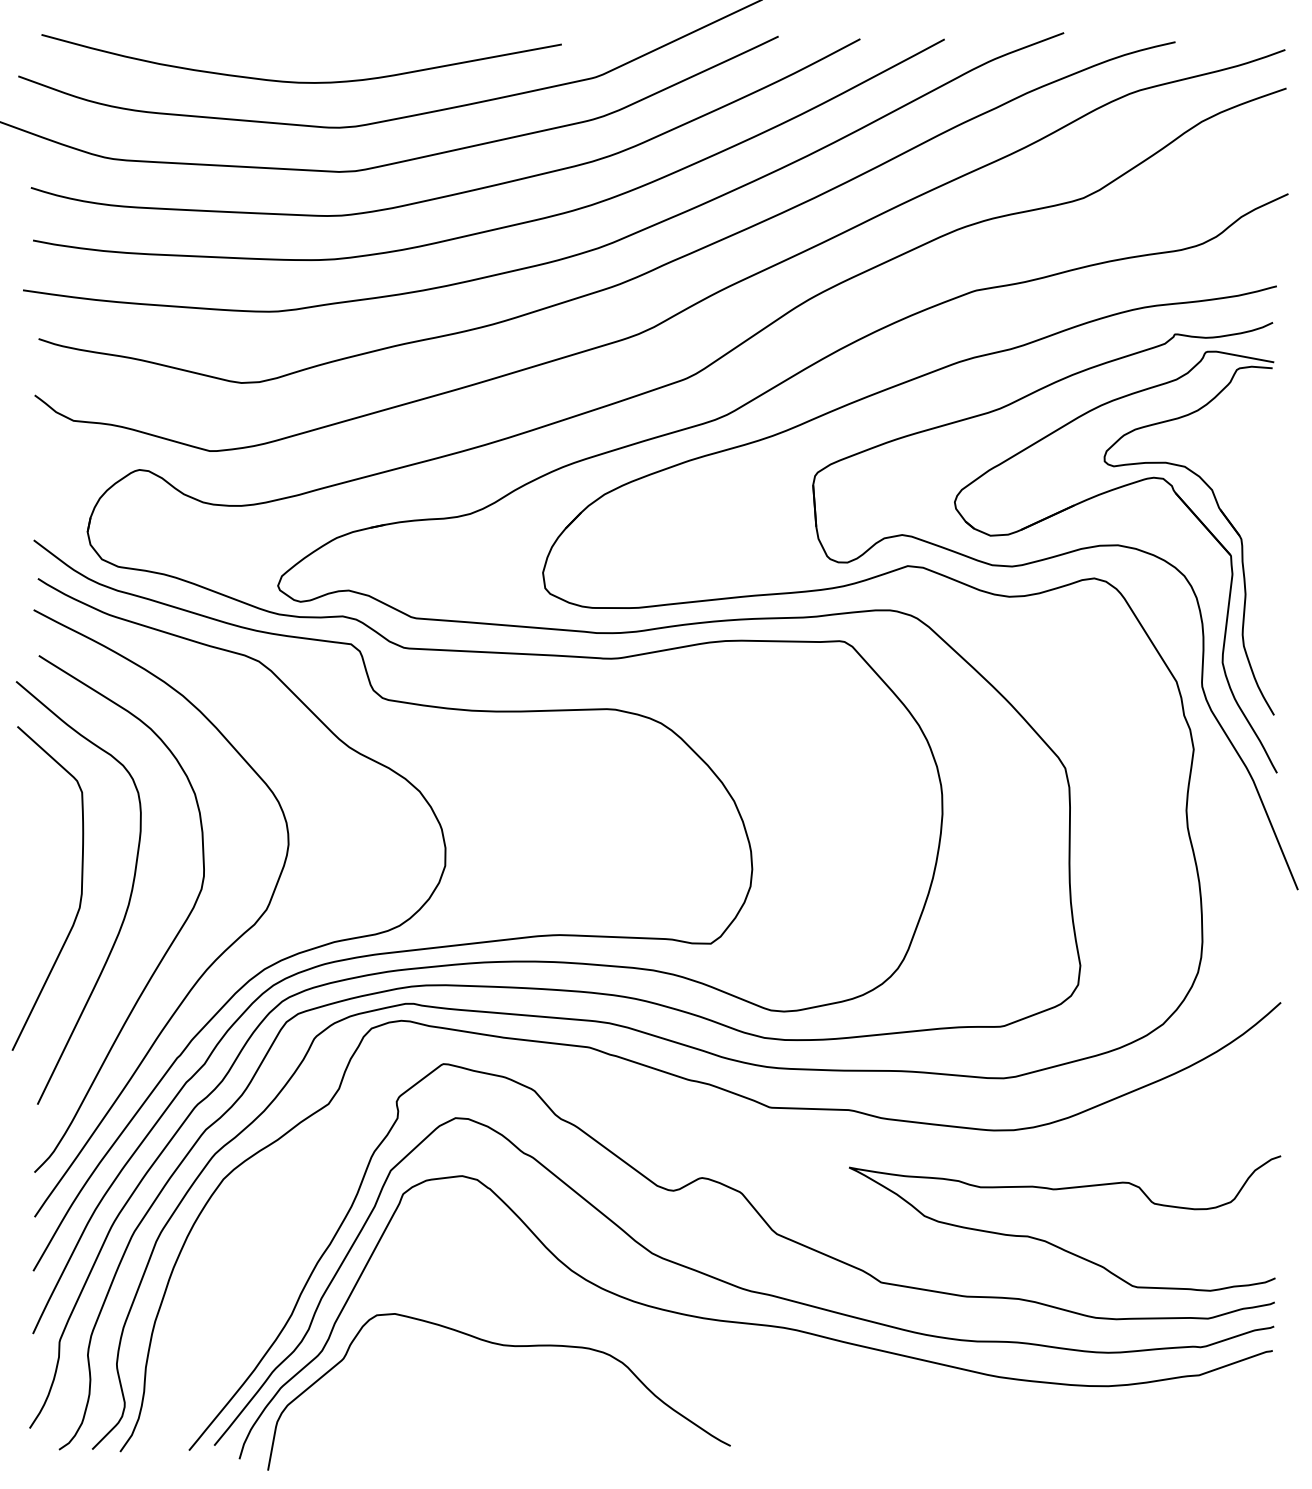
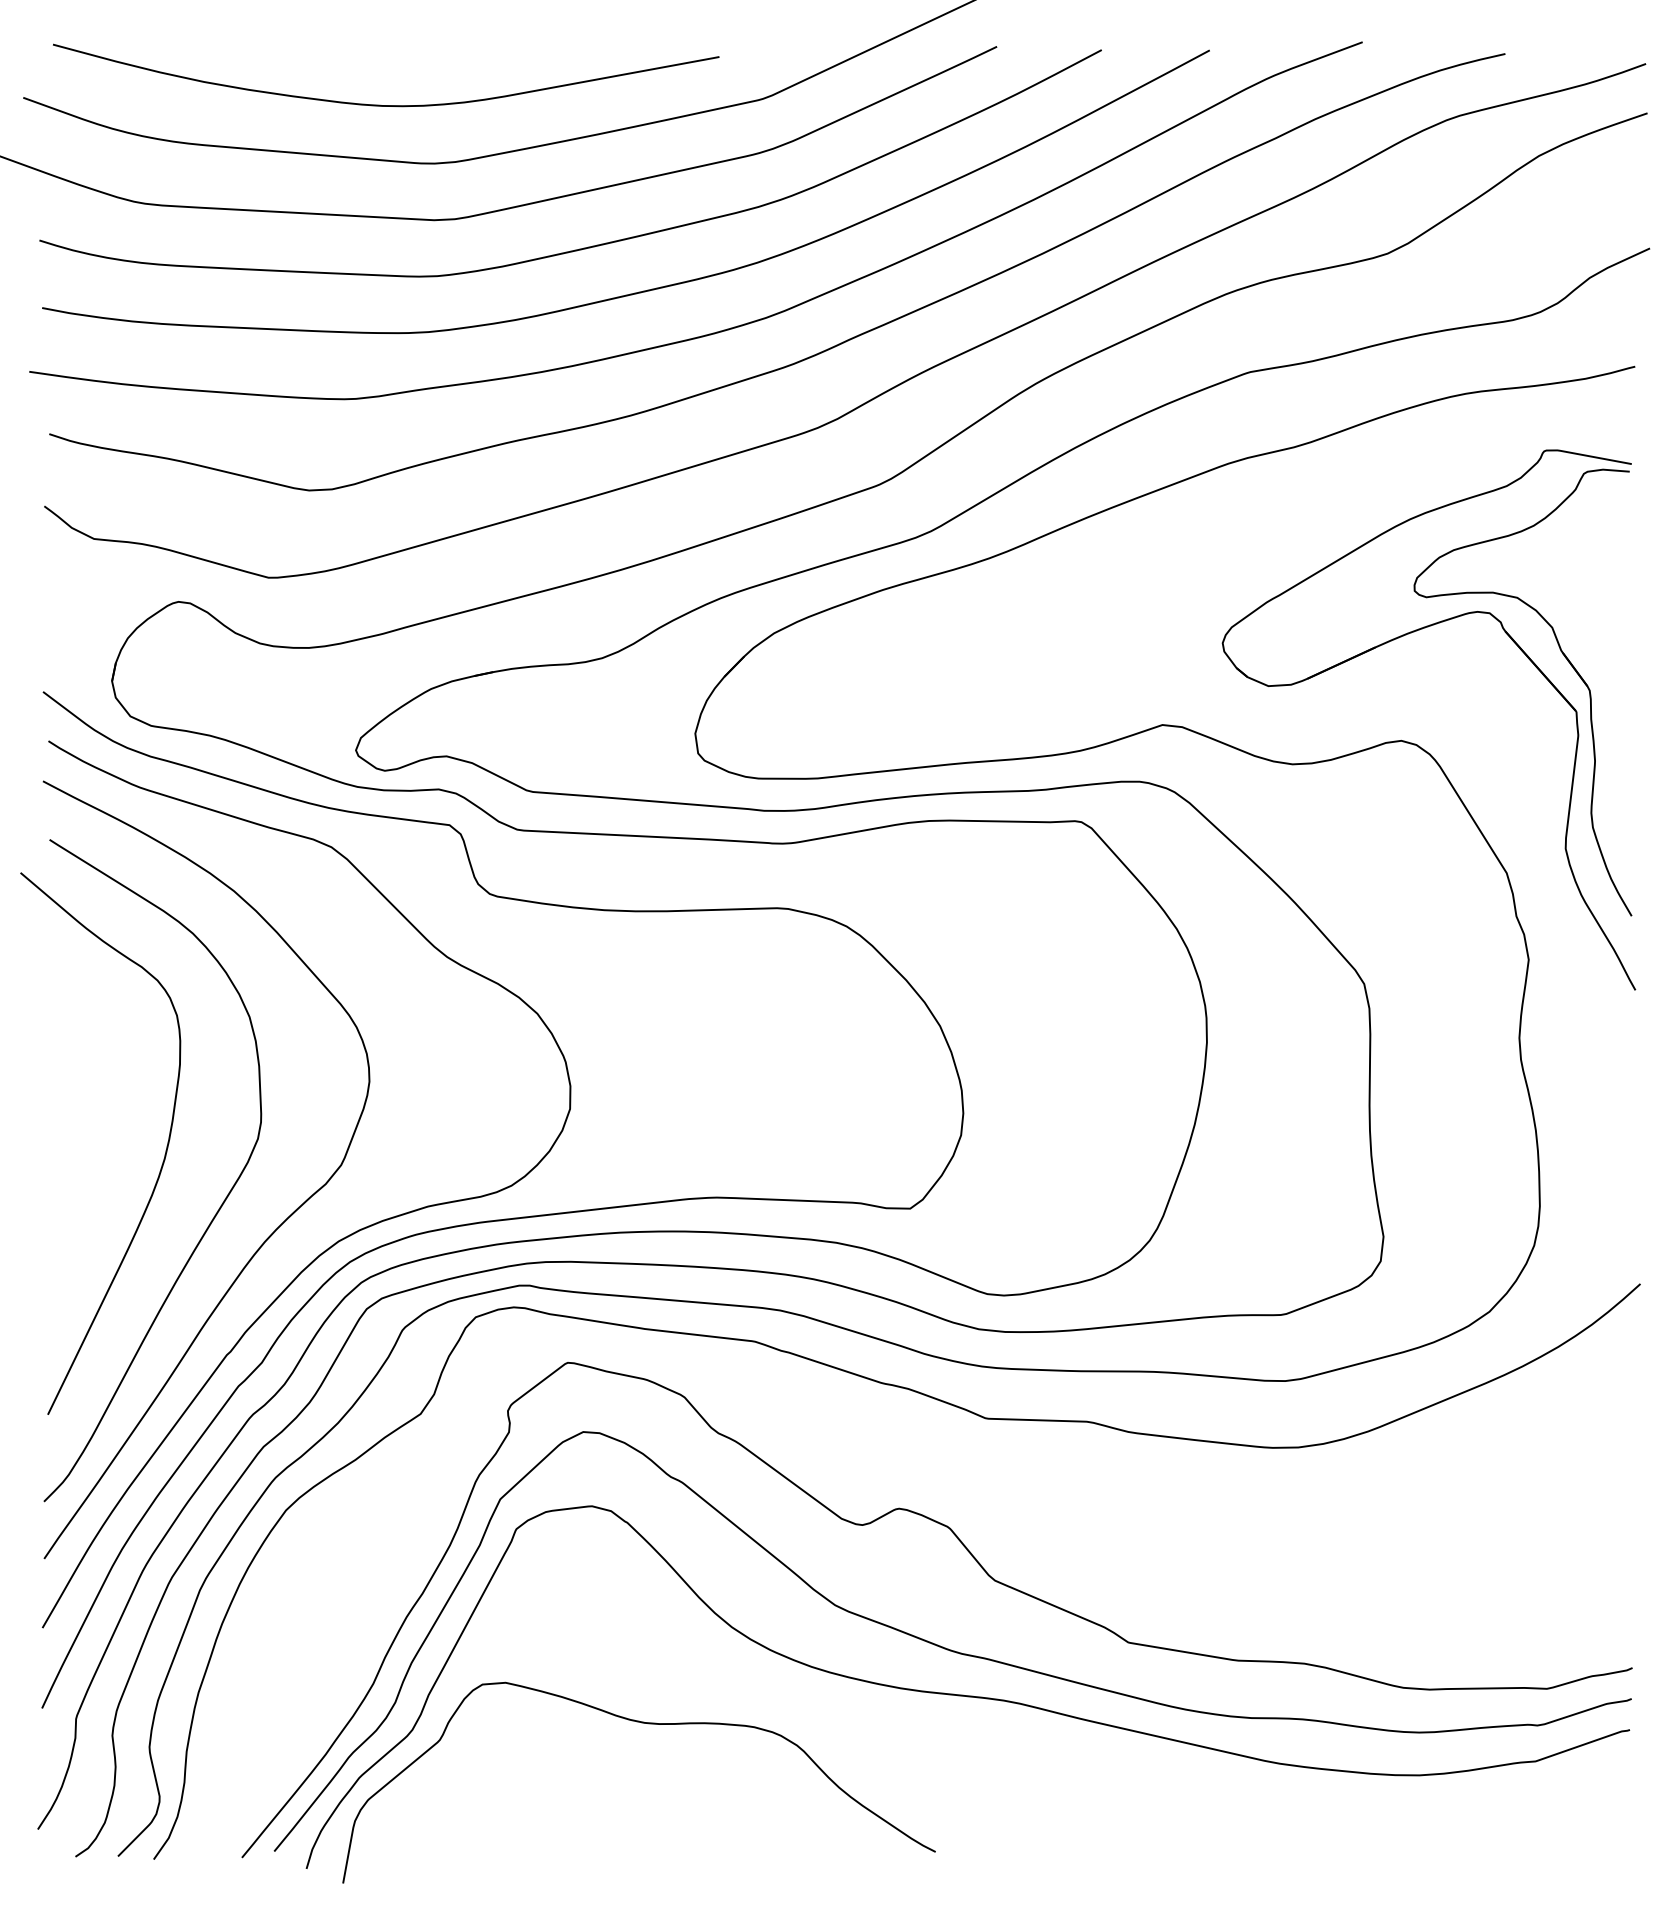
part: (1045, 560) -> (1338, 717), removed
curve: (80, 888) -> (103, 1137), removed
curve: (1053, 1244) -> (1349, 1593), removed

